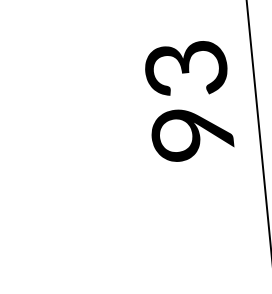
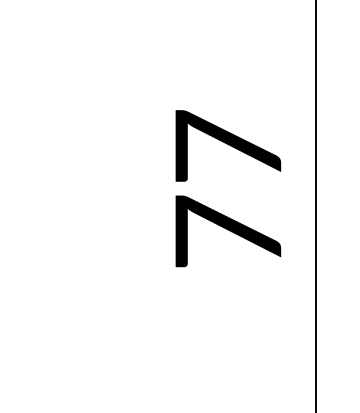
text: (189, 100) -> (228, 188), 93 -> 77

